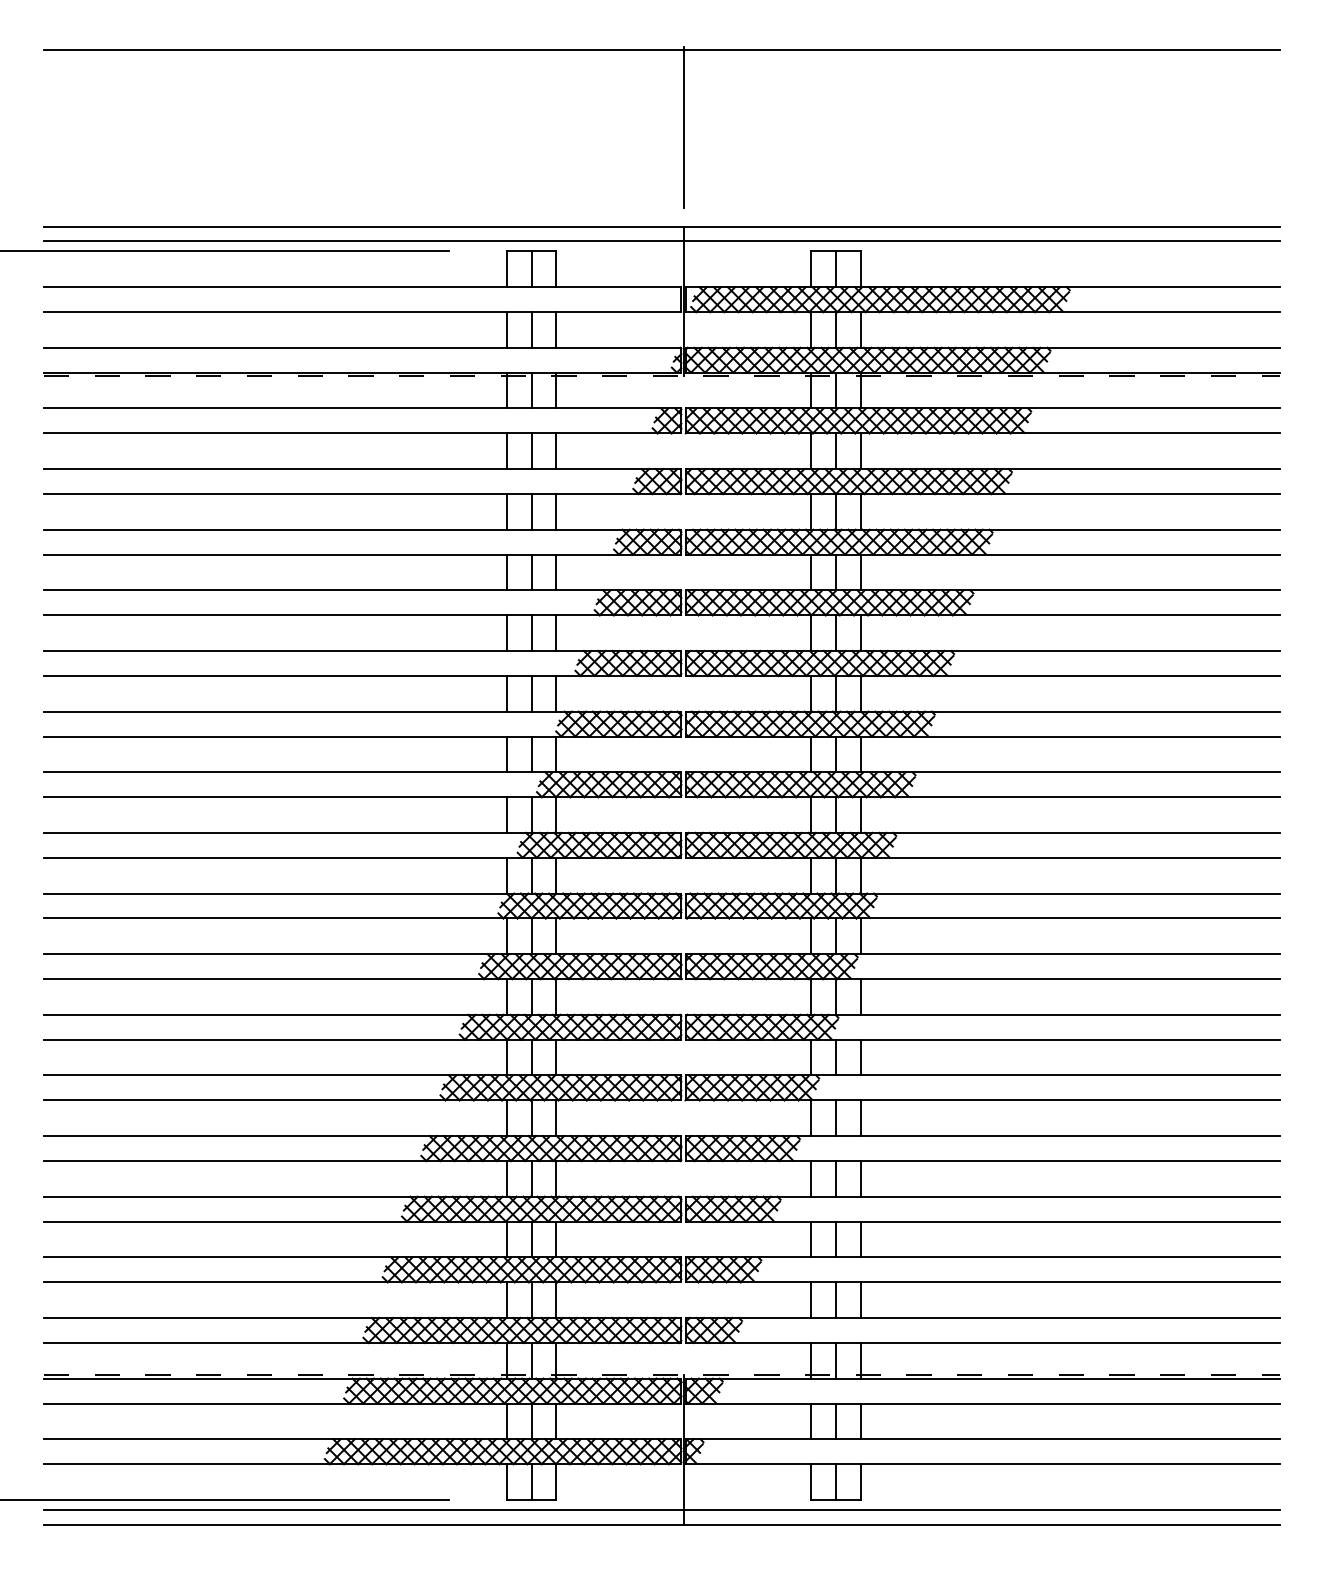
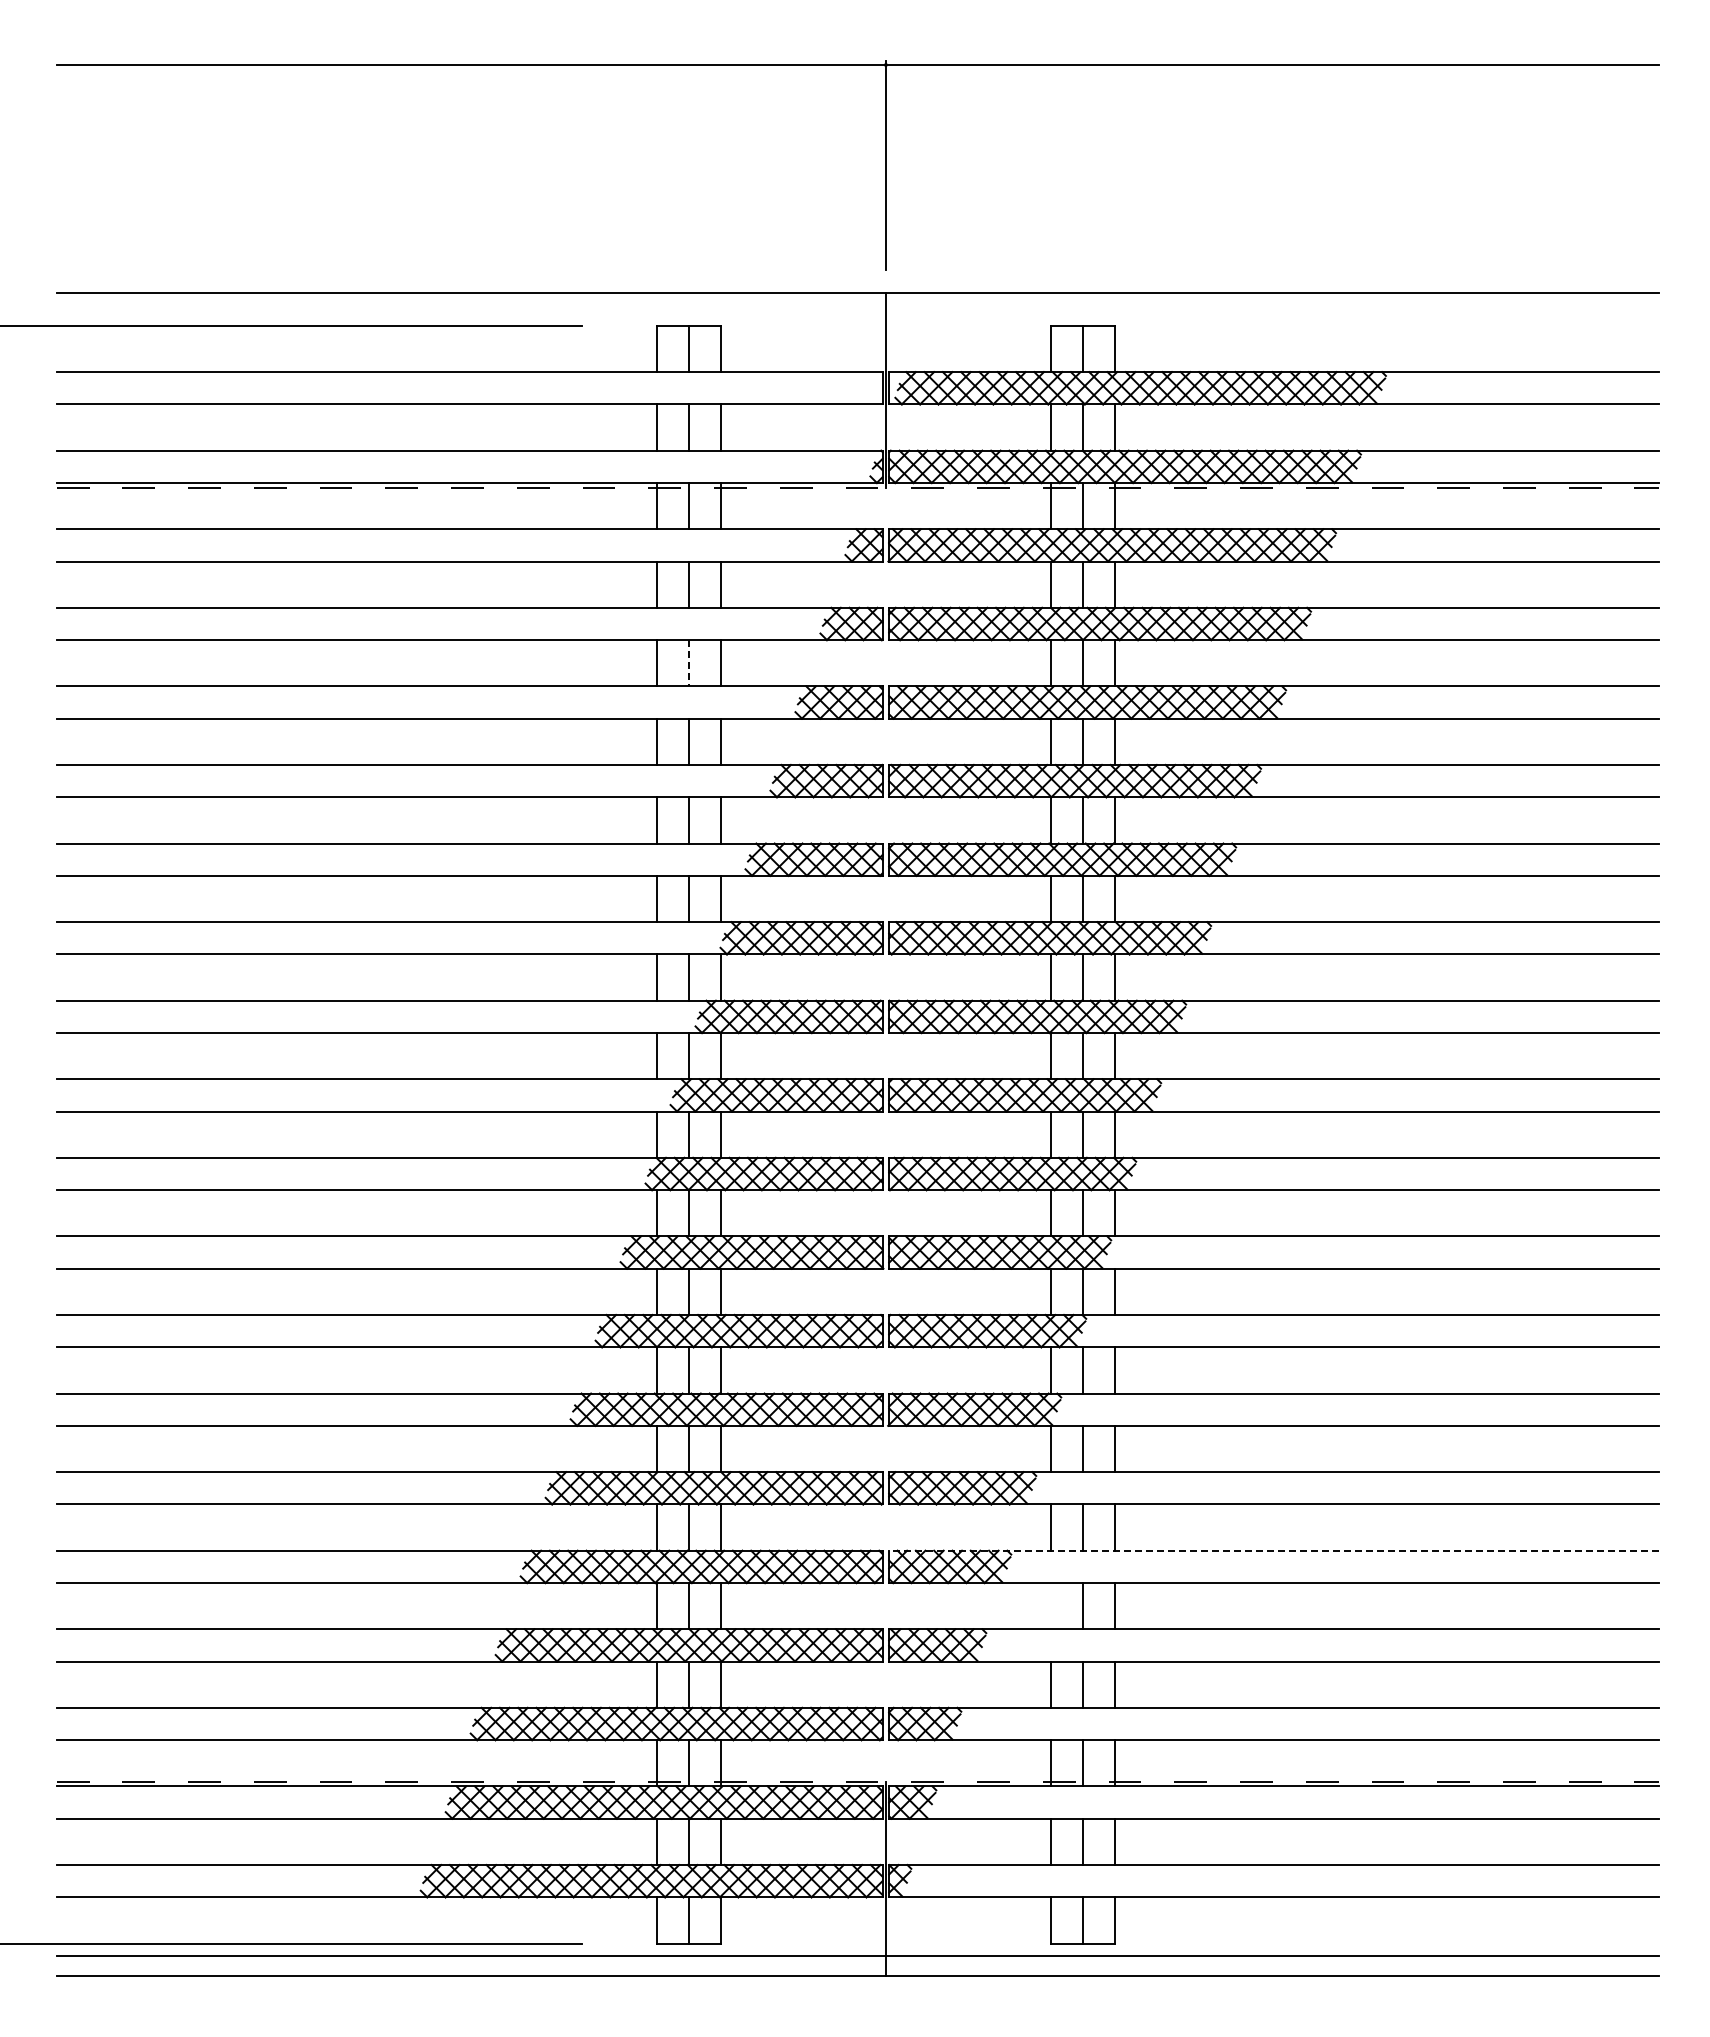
line: (661, 241) -> (857, 312), removed
line: (531, 512) -> (688, 663), solid -> dashed
line: (983, 1196) -> (1274, 1550), solid -> dashed
line: (811, 1239) -> (1051, 1606), removed

